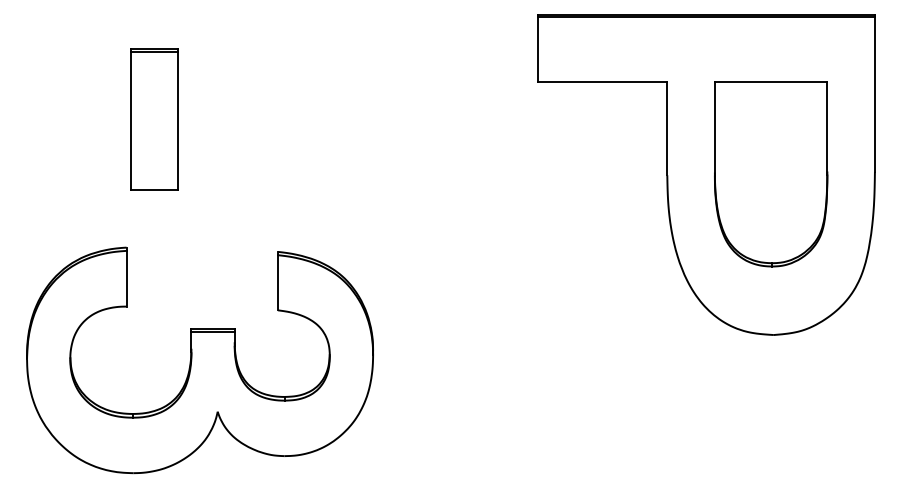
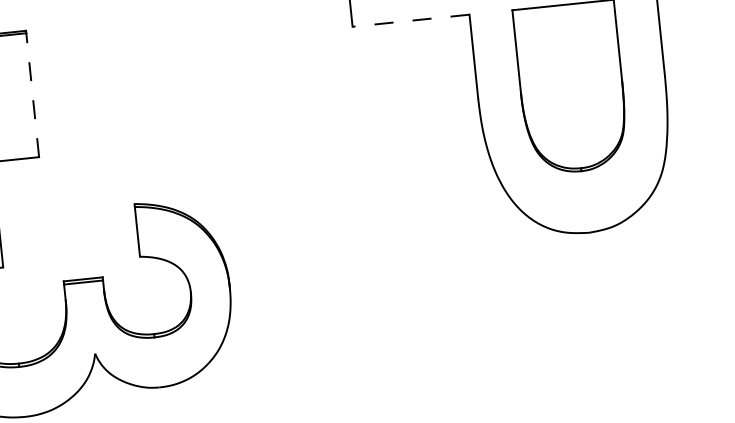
line: (602, 81) -> (411, 20), solid -> dashed
line: (178, 120) -> (32, 94), solid -> dashed

